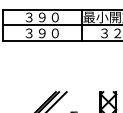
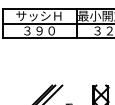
text: (41, 17) -> (38, 16), ３９０ -> サッシＨ

